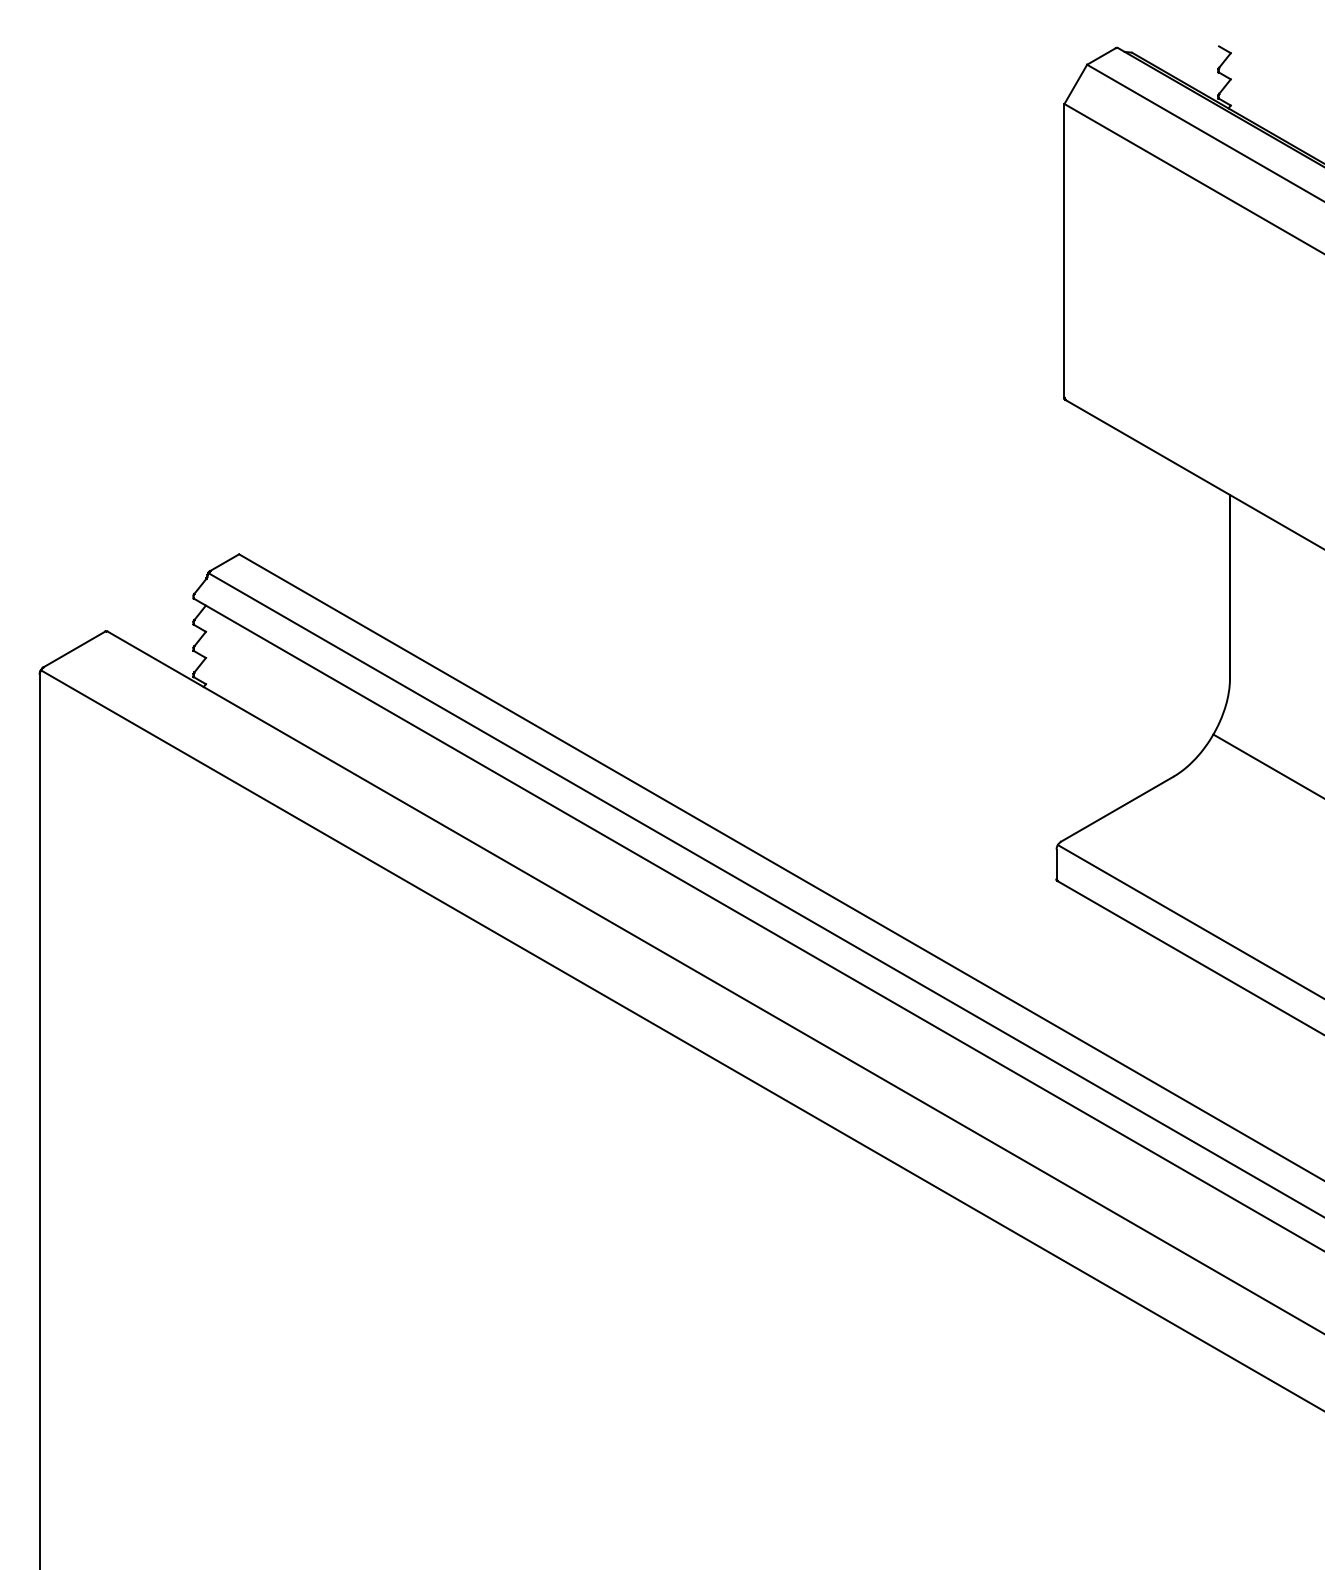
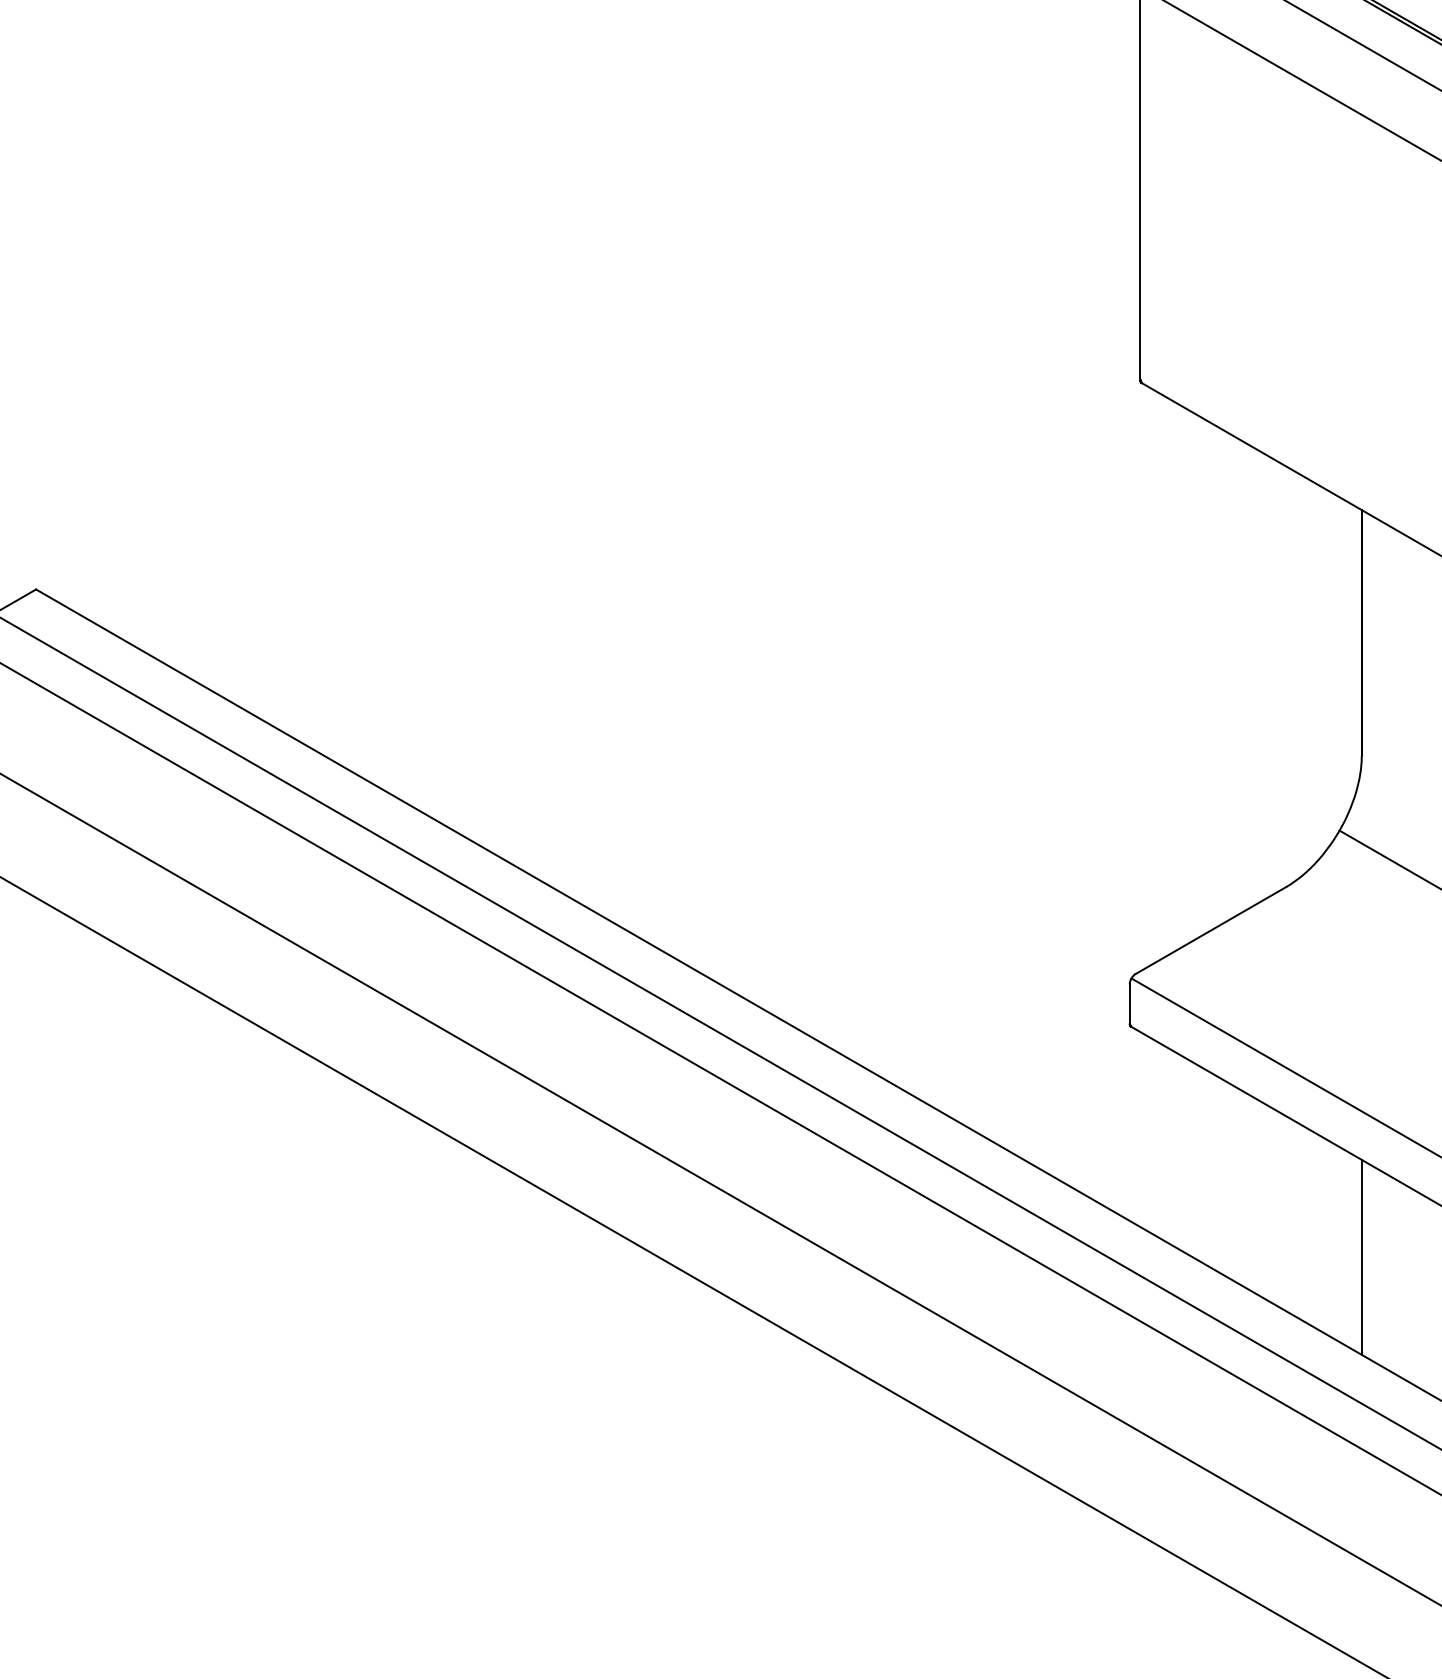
line: (1229, 1053) -> (1361, 1257), added

